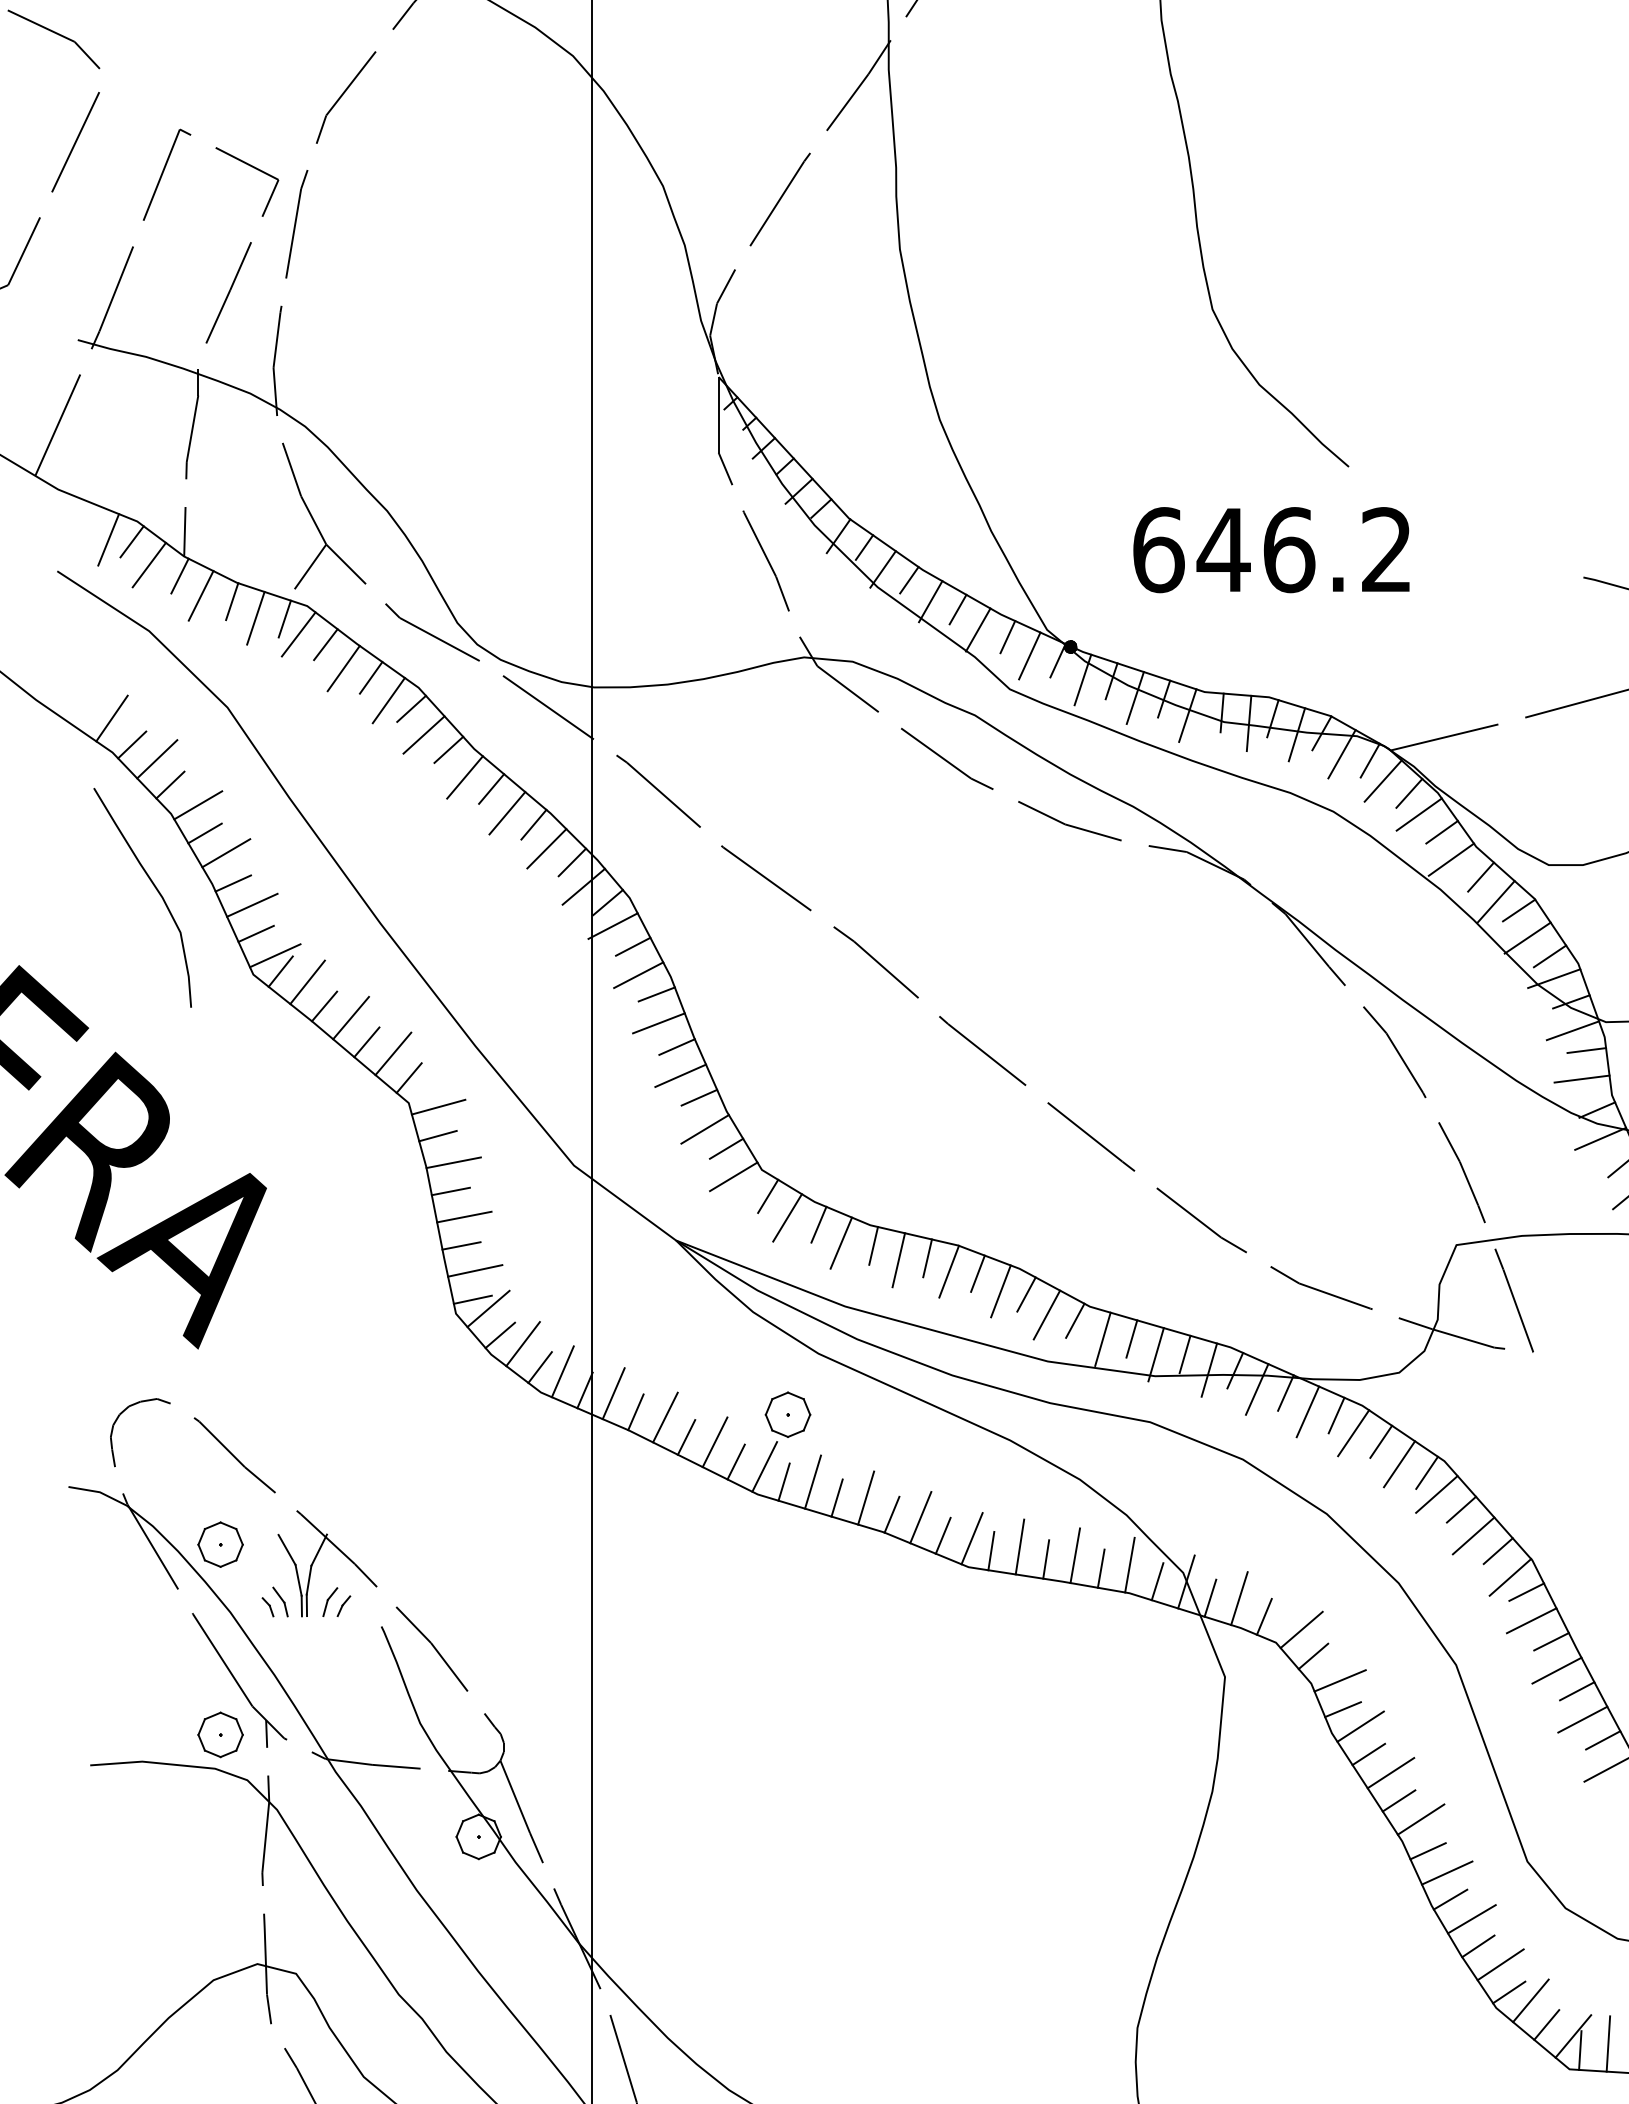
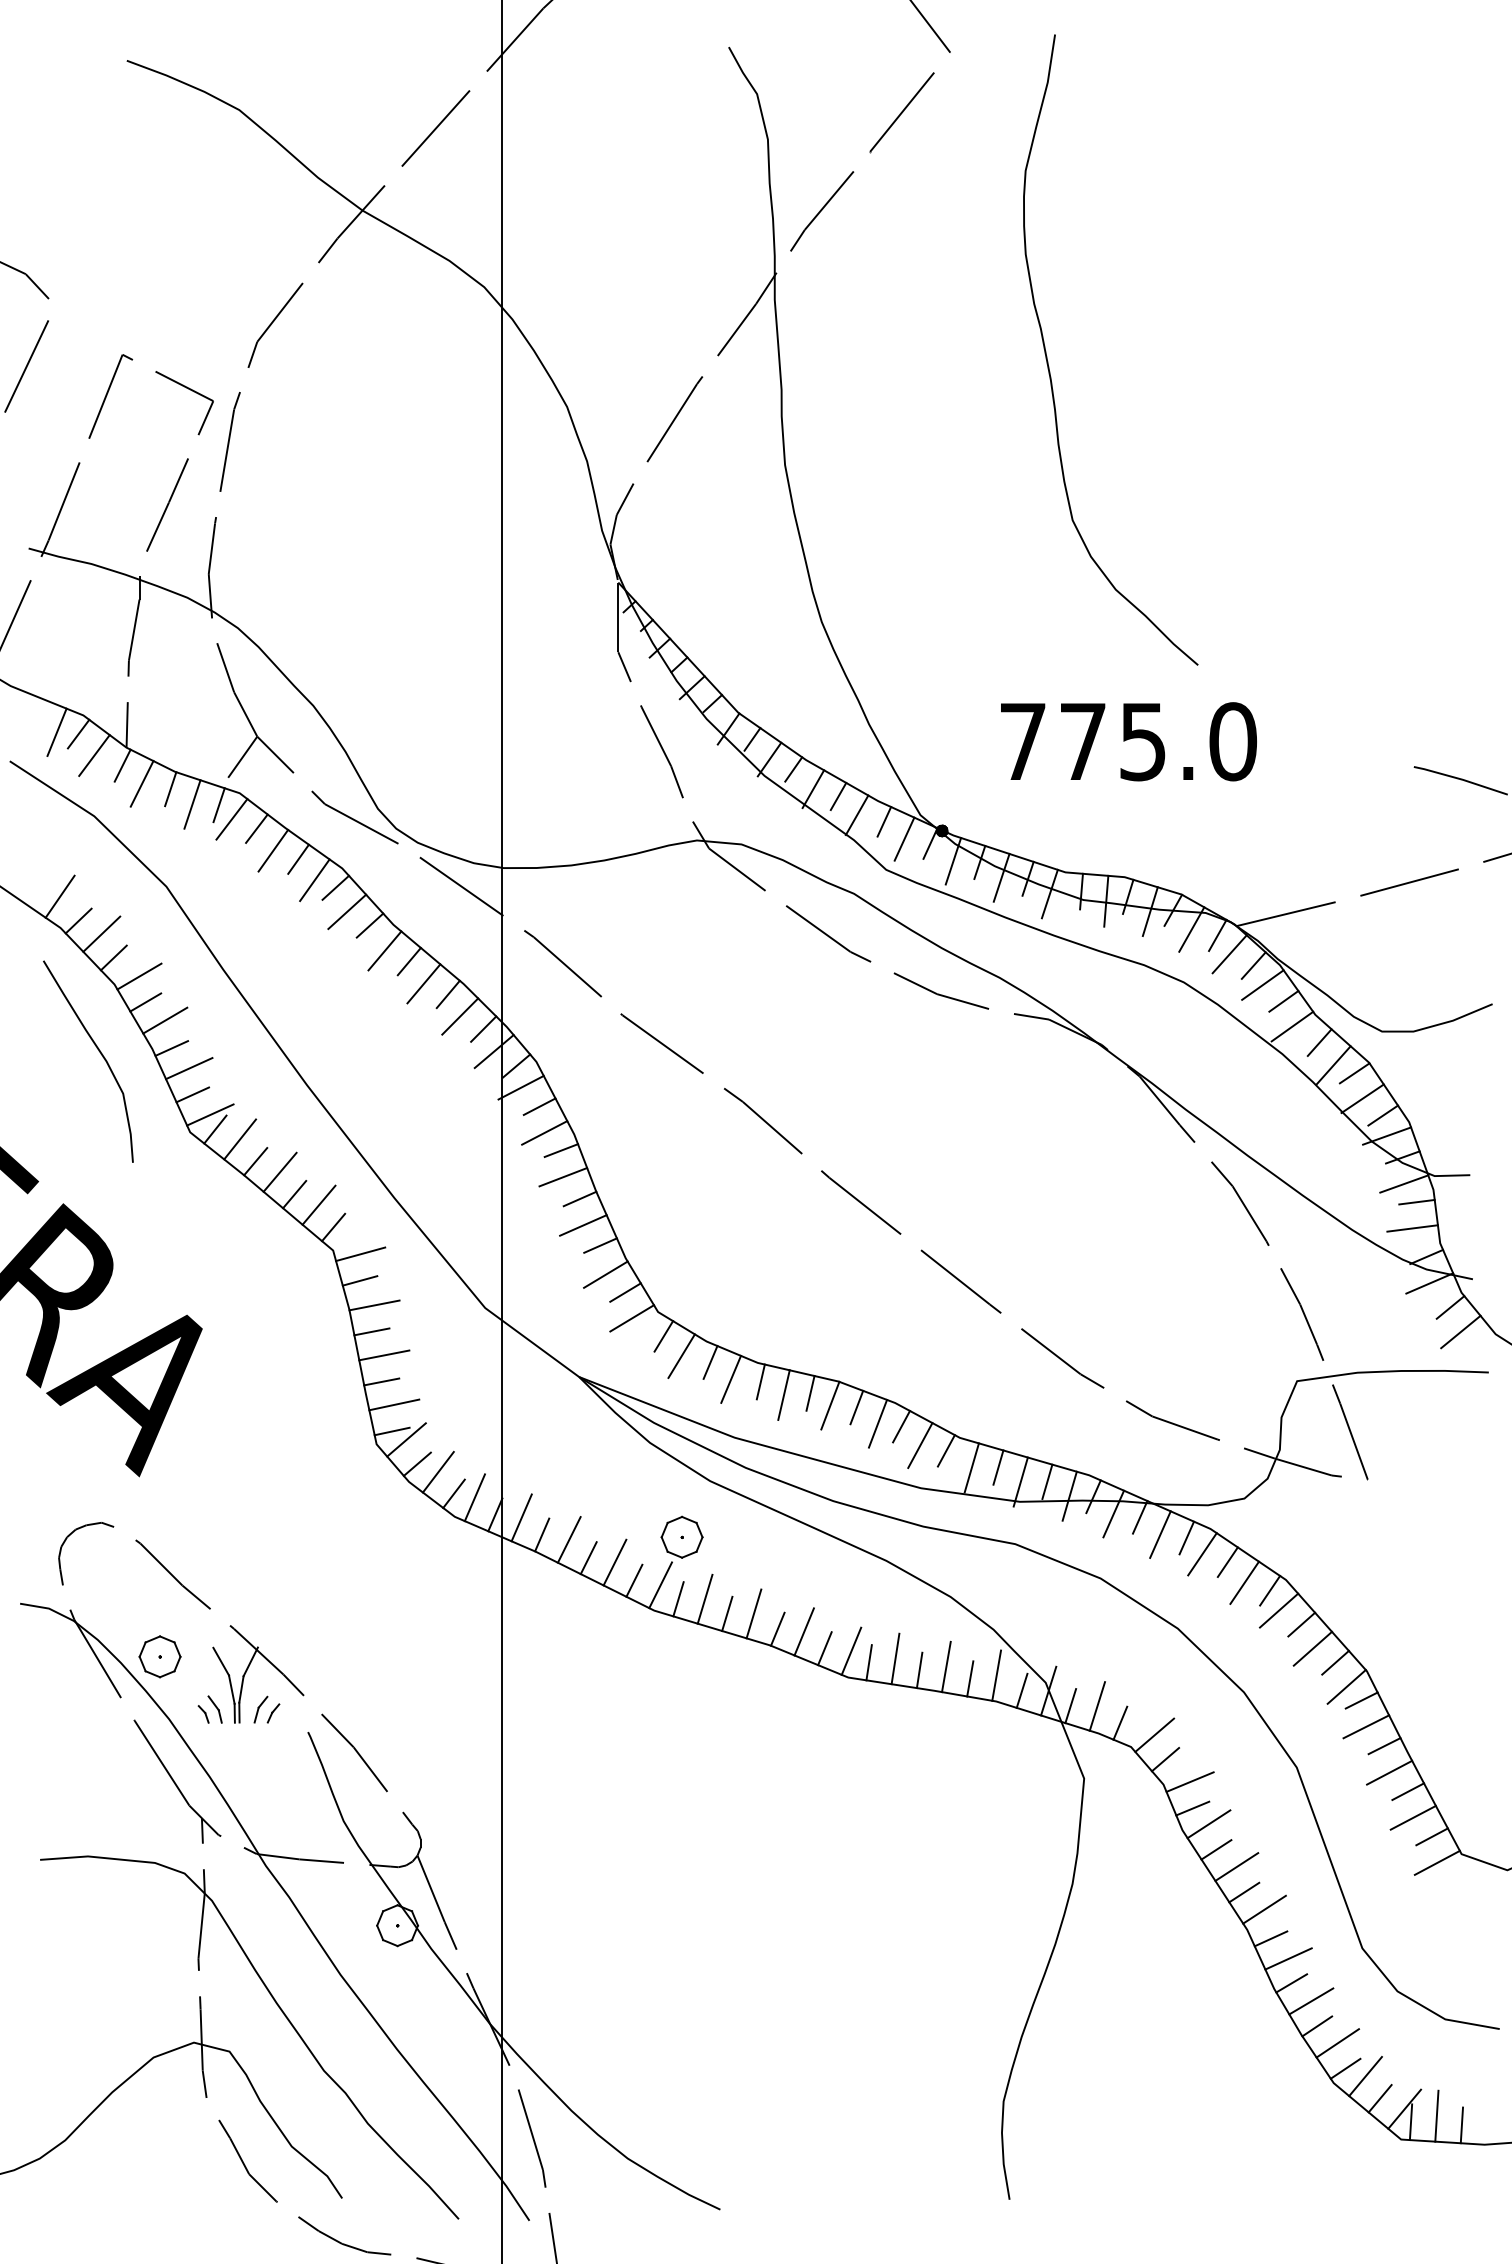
text: (1273, 549) -> (1128, 741), 646.2 -> 775.0
part: (220, 1734) -> (159, 1831), removed

